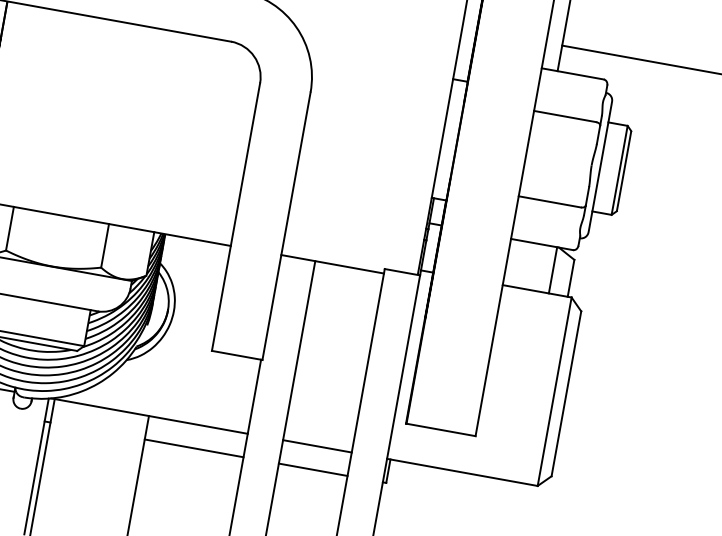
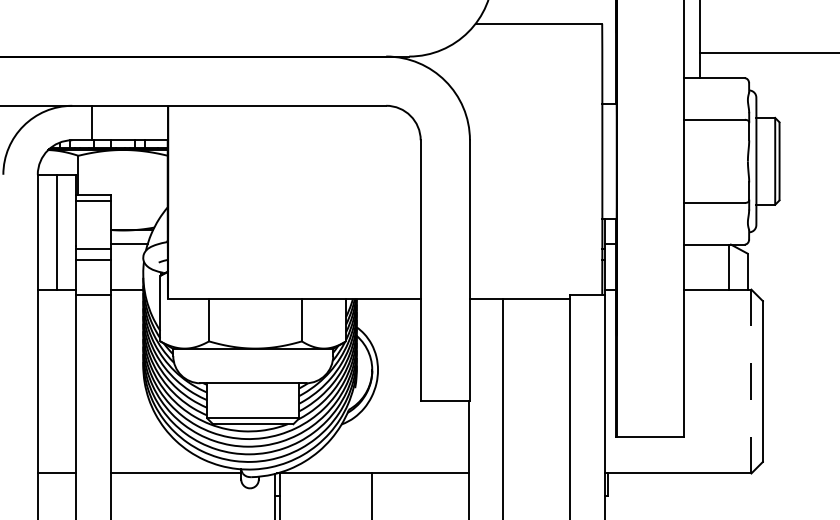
line: (554, 391) -> (751, 381), solid -> dashed
line: (317, 446) -> (536, 473), removed
line: (194, 448) -> (420, 496), removed
line: (313, 469) -> (536, 496), removed

